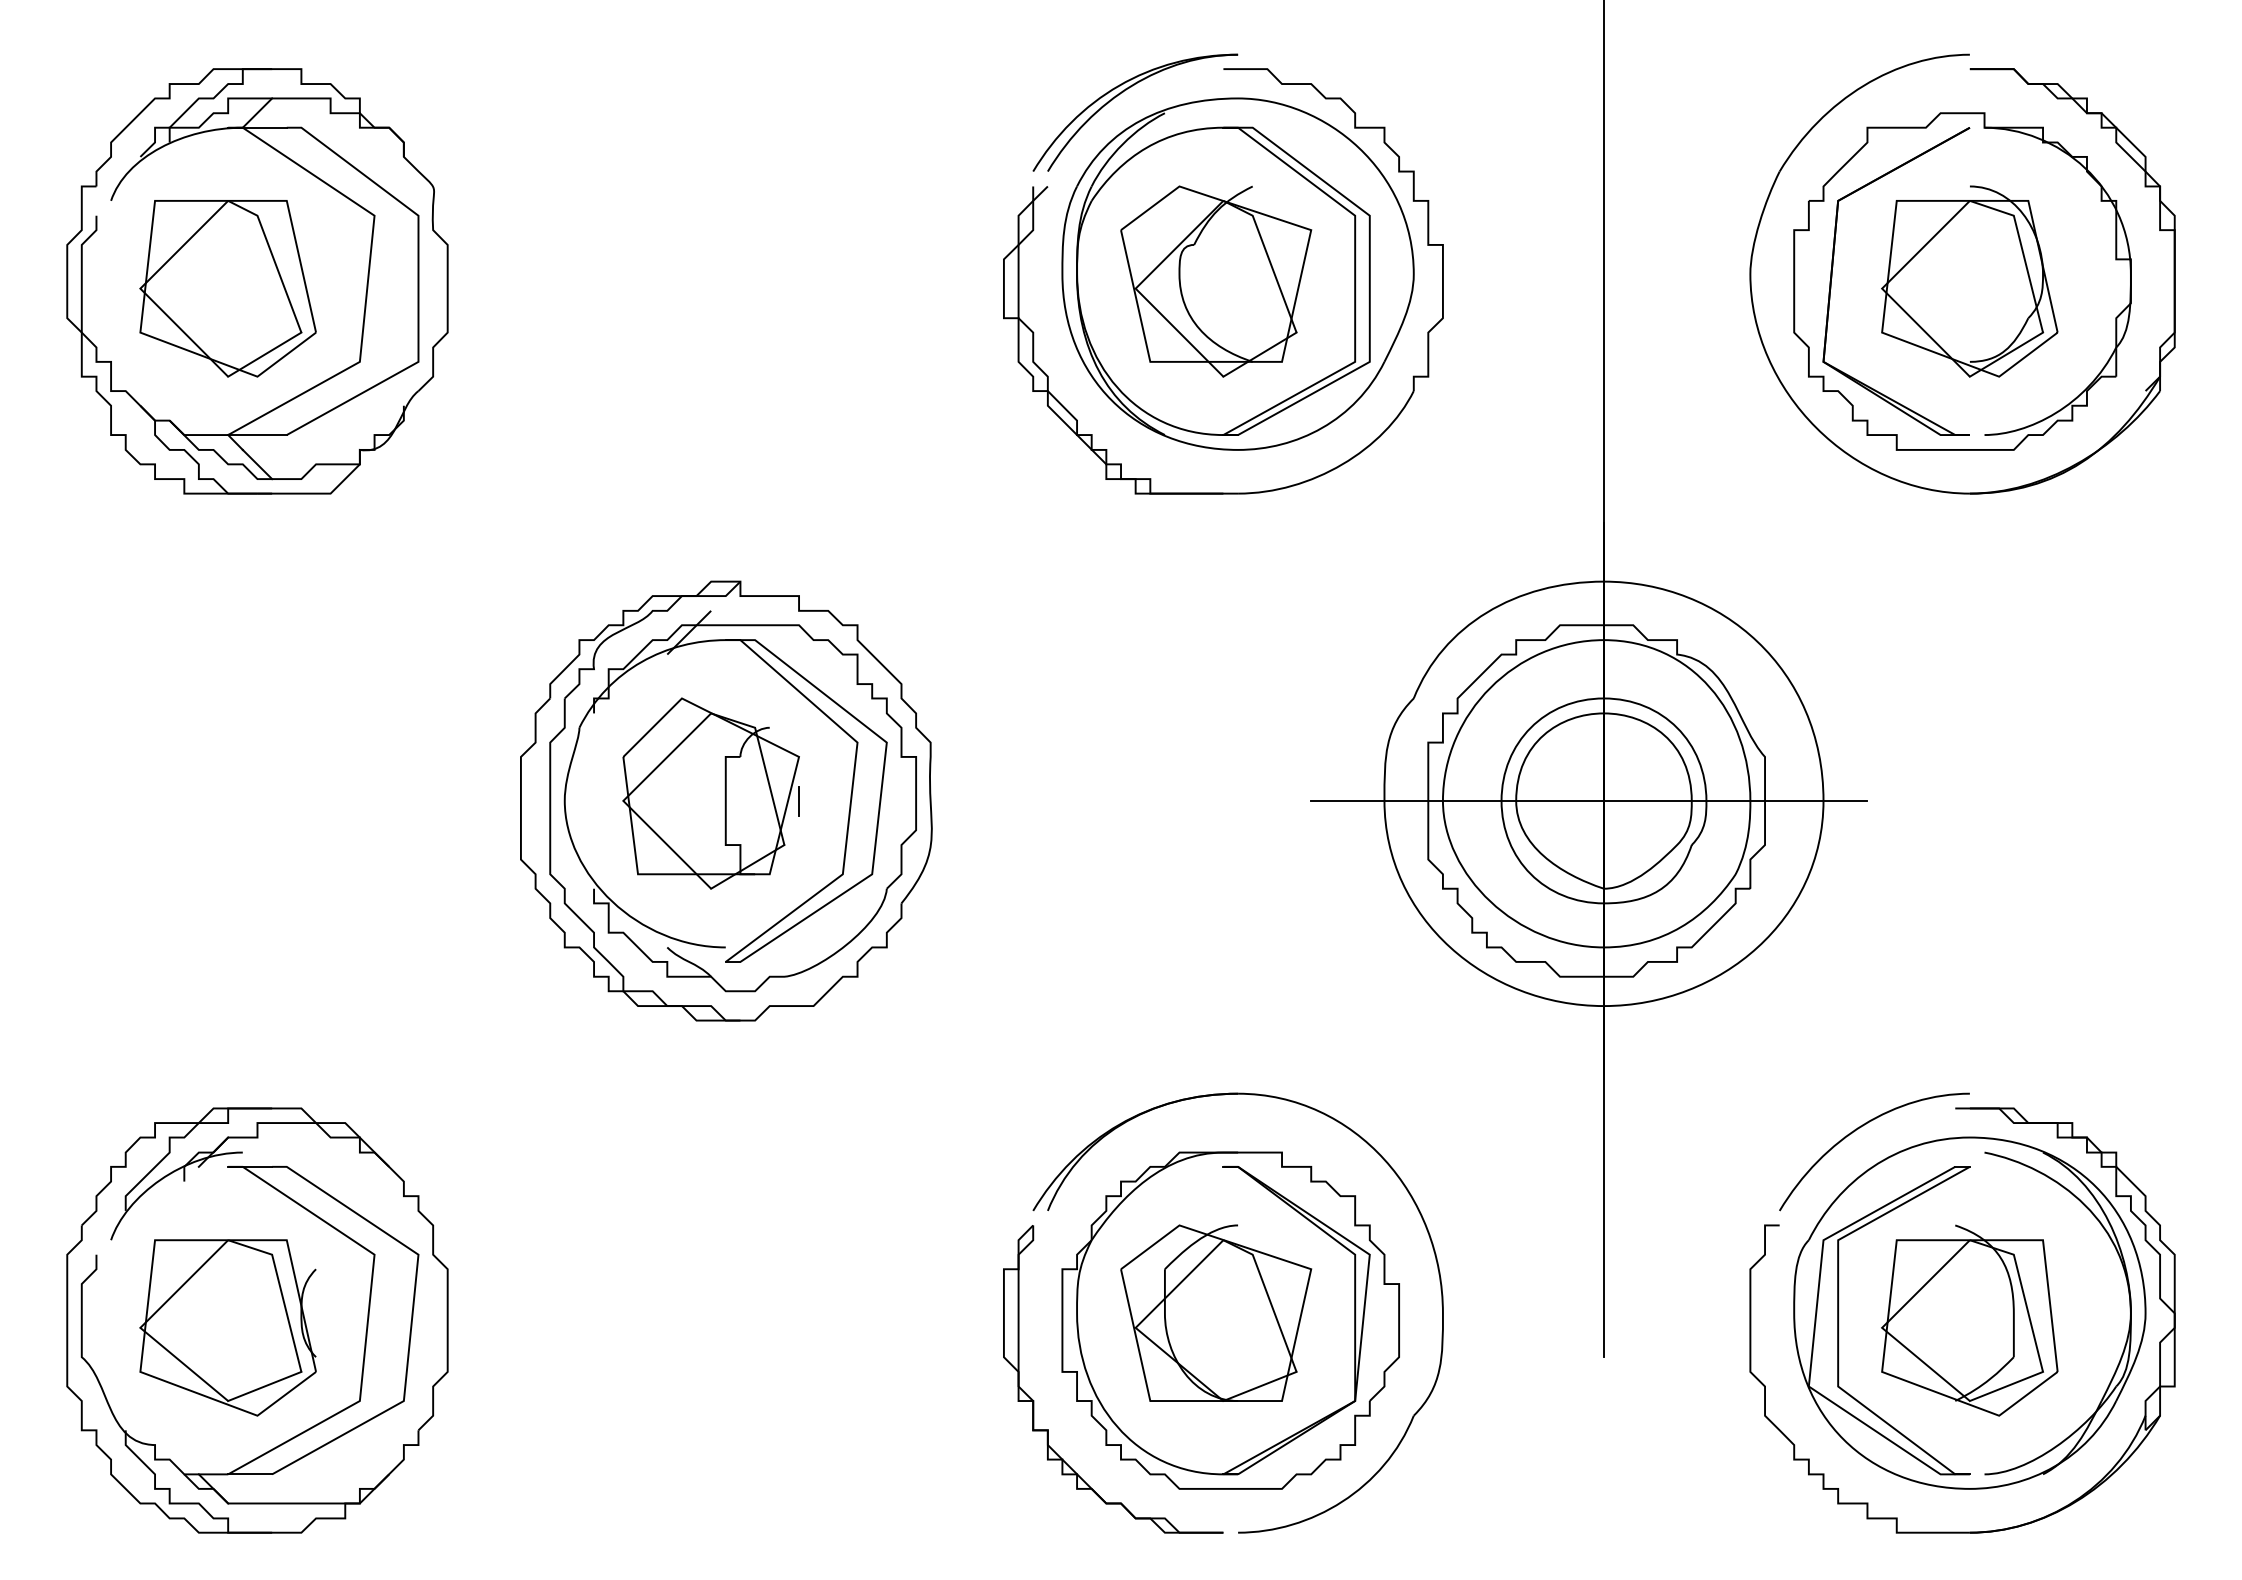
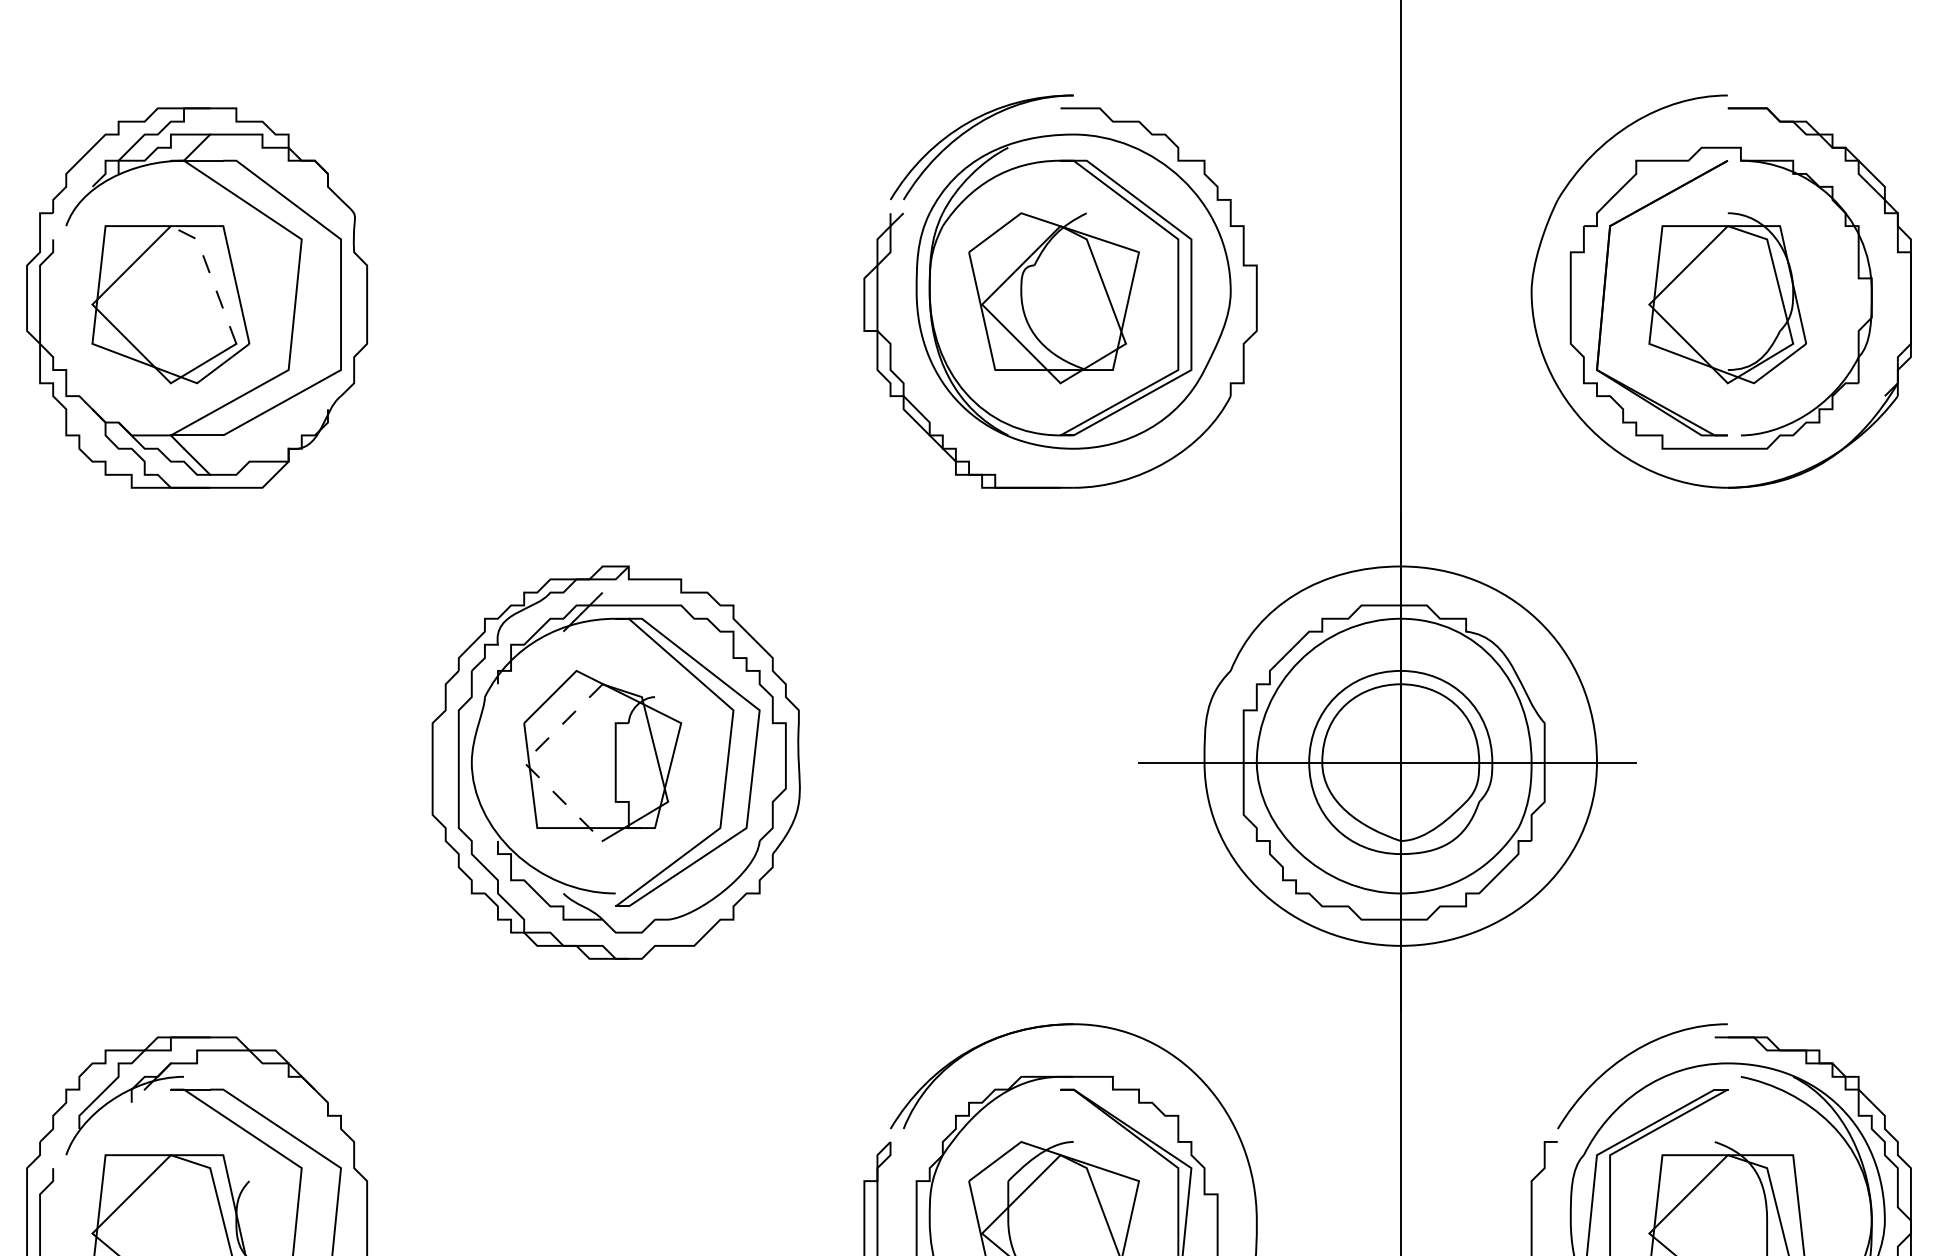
line: (273, 257) -> (211, 276), solid -> dashed
line: (623, 800) -> (524, 762), solid -> dashed
line: (799, 800) -> (681, 762), removed

